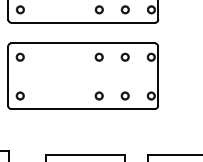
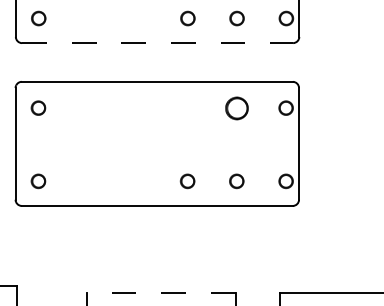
line: (83, 22) -> (157, 42), solid -> dashed
part: (98, 56) -> (186, 106), removed
part: (124, 56) -> (235, 106), size x1.6
line: (84, 155) -> (159, 293), solid -> dashed

